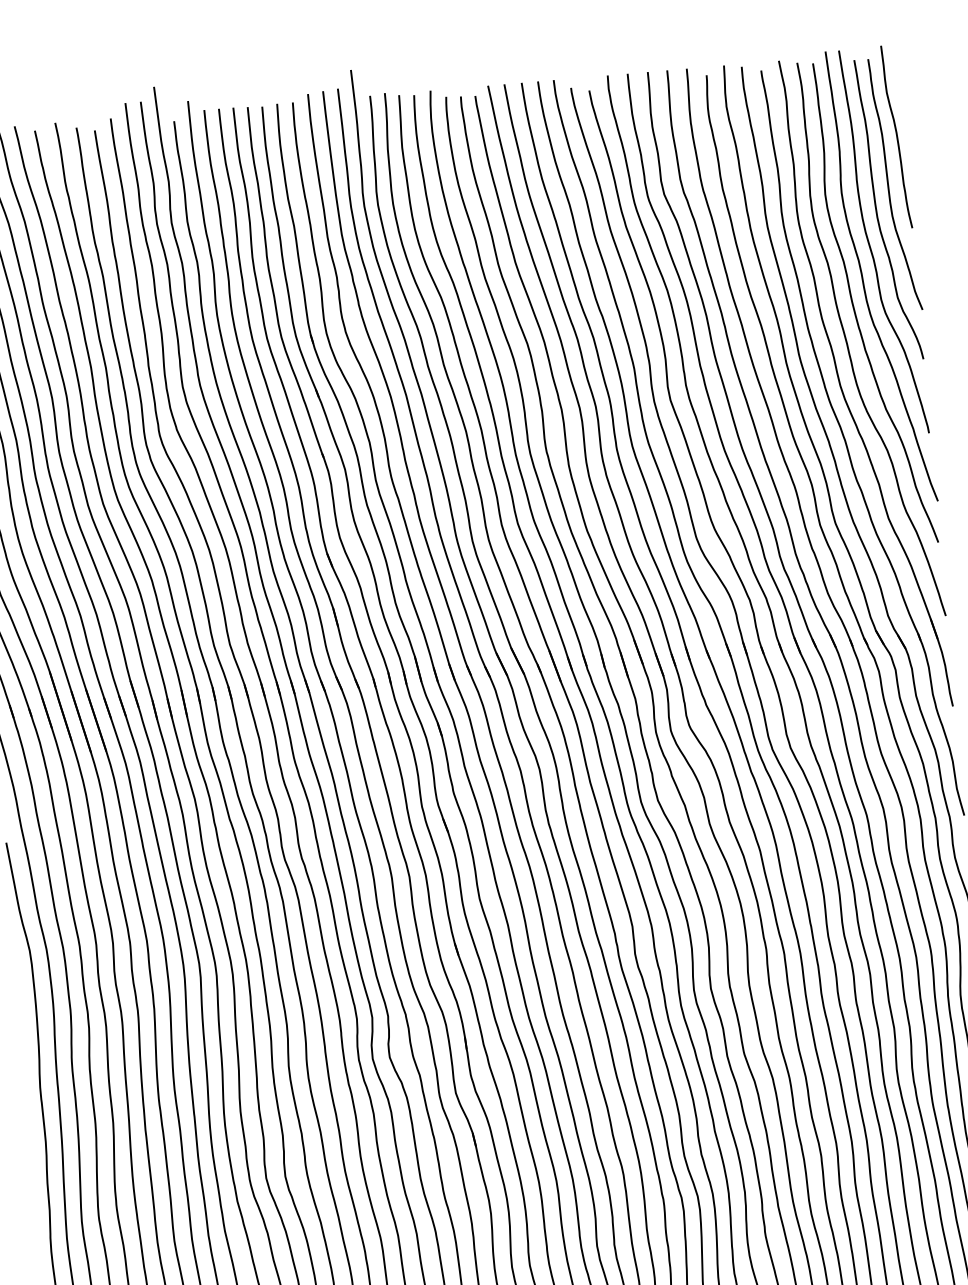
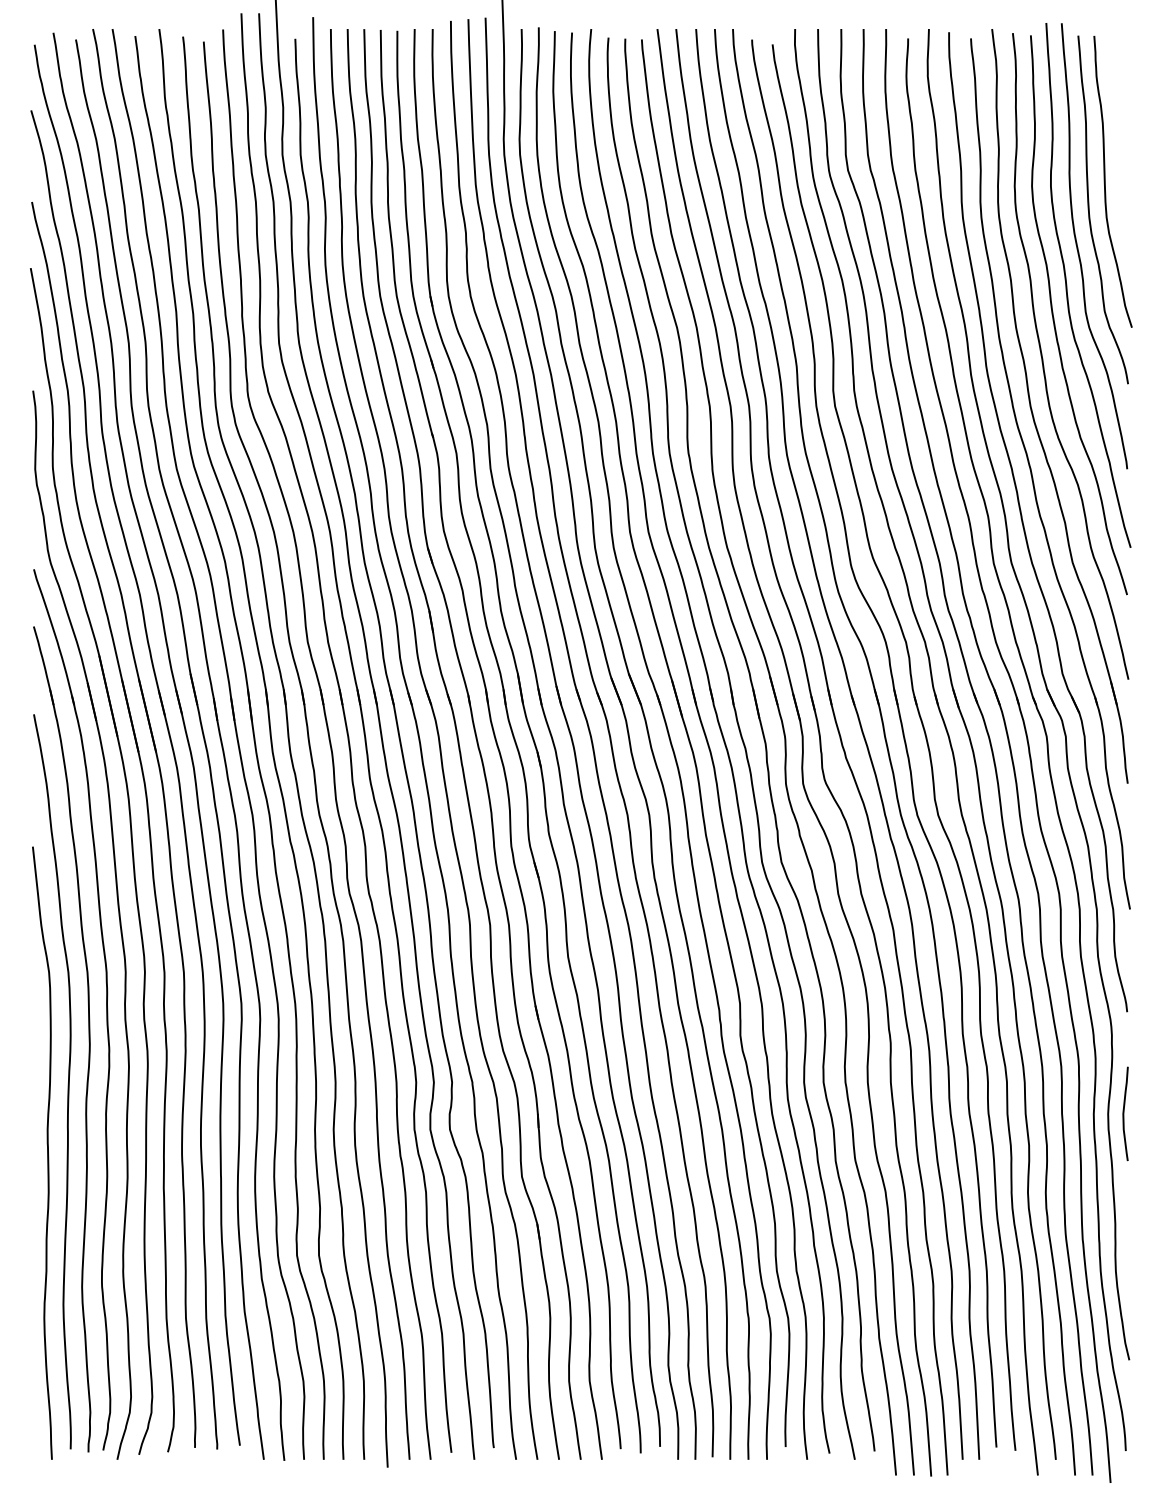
curve: (895, 136) -> (1118, 126), removed

